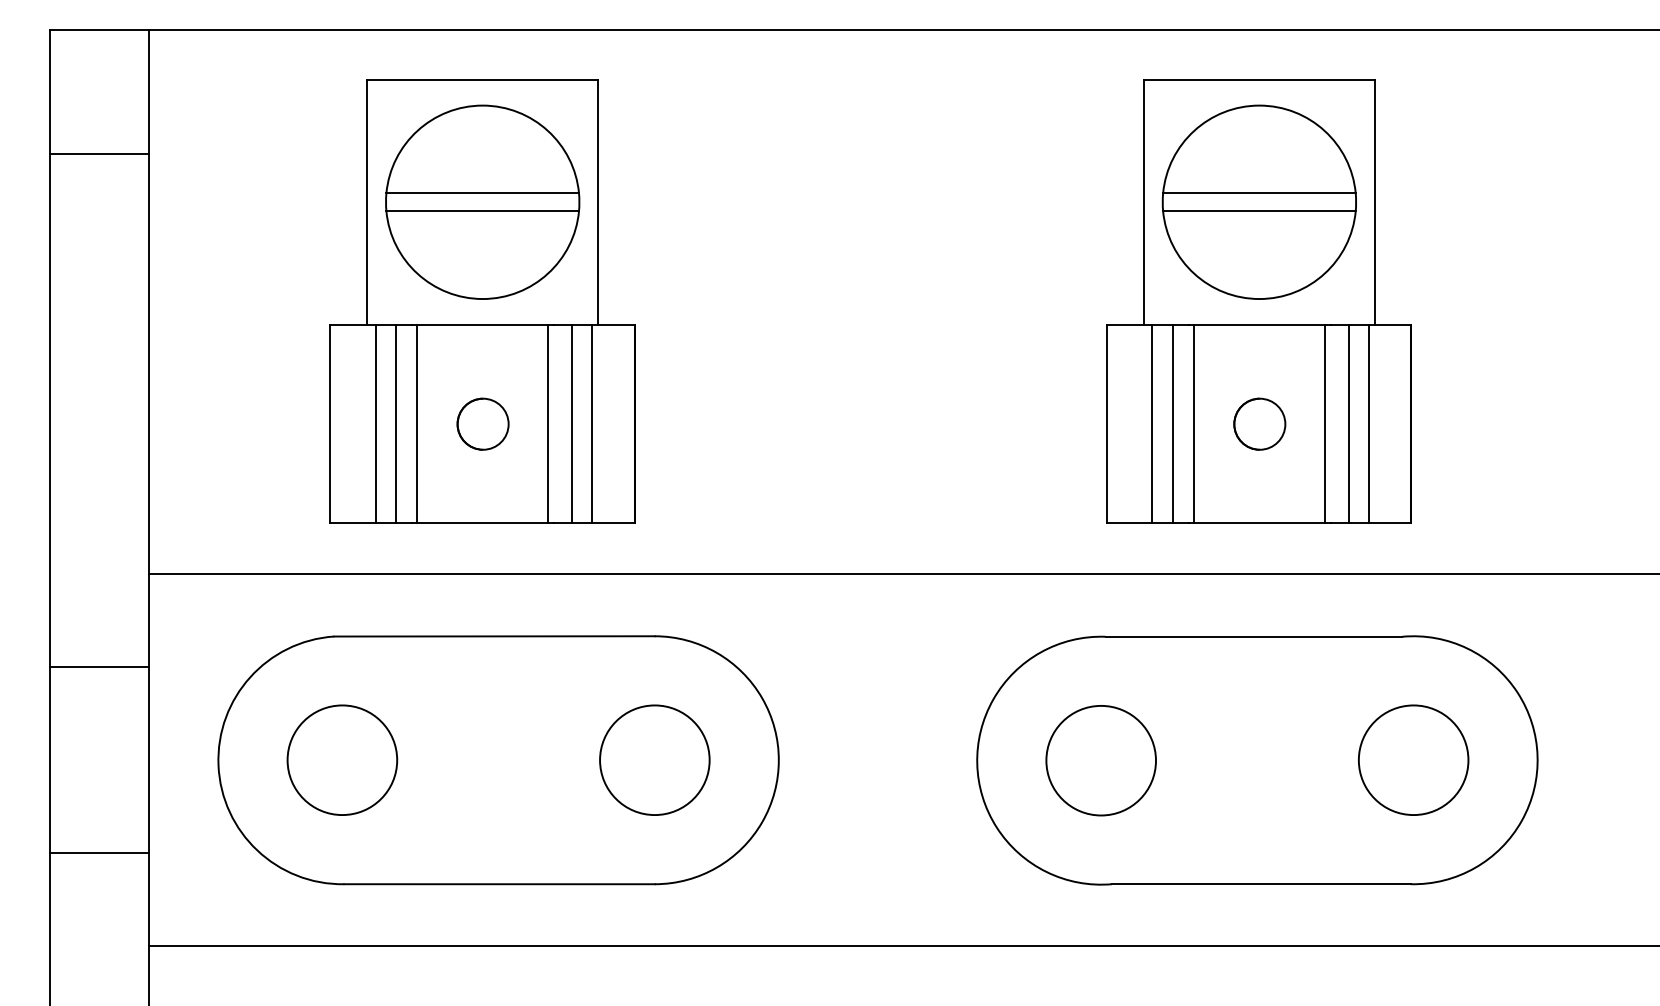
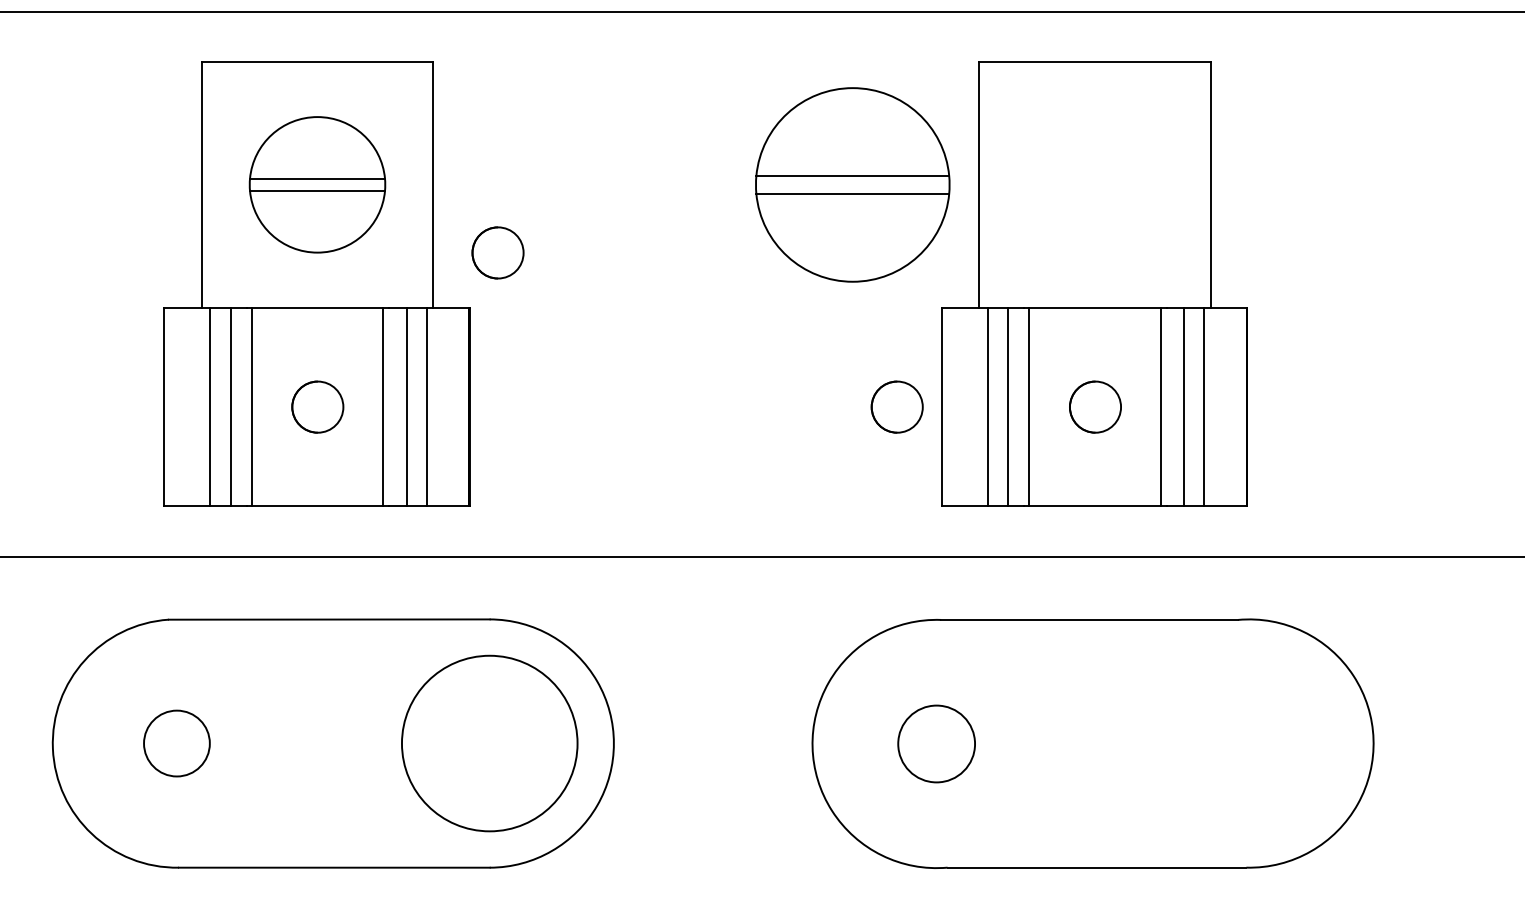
part: (482, 201) -> (317, 184), size x0.7
part: (1258, 201) -> (851, 184), moved
part: (662, 269) -> (497, 252), added
part: (1061, 423) -> (896, 406), added
circle: (1413, 759) -> (1249, 742), removed
circle: (342, 760) -> (177, 743), size x0.6
circle: (654, 760) -> (489, 743), size x1.6
circle: (1101, 760) -> (936, 743), size x0.7

